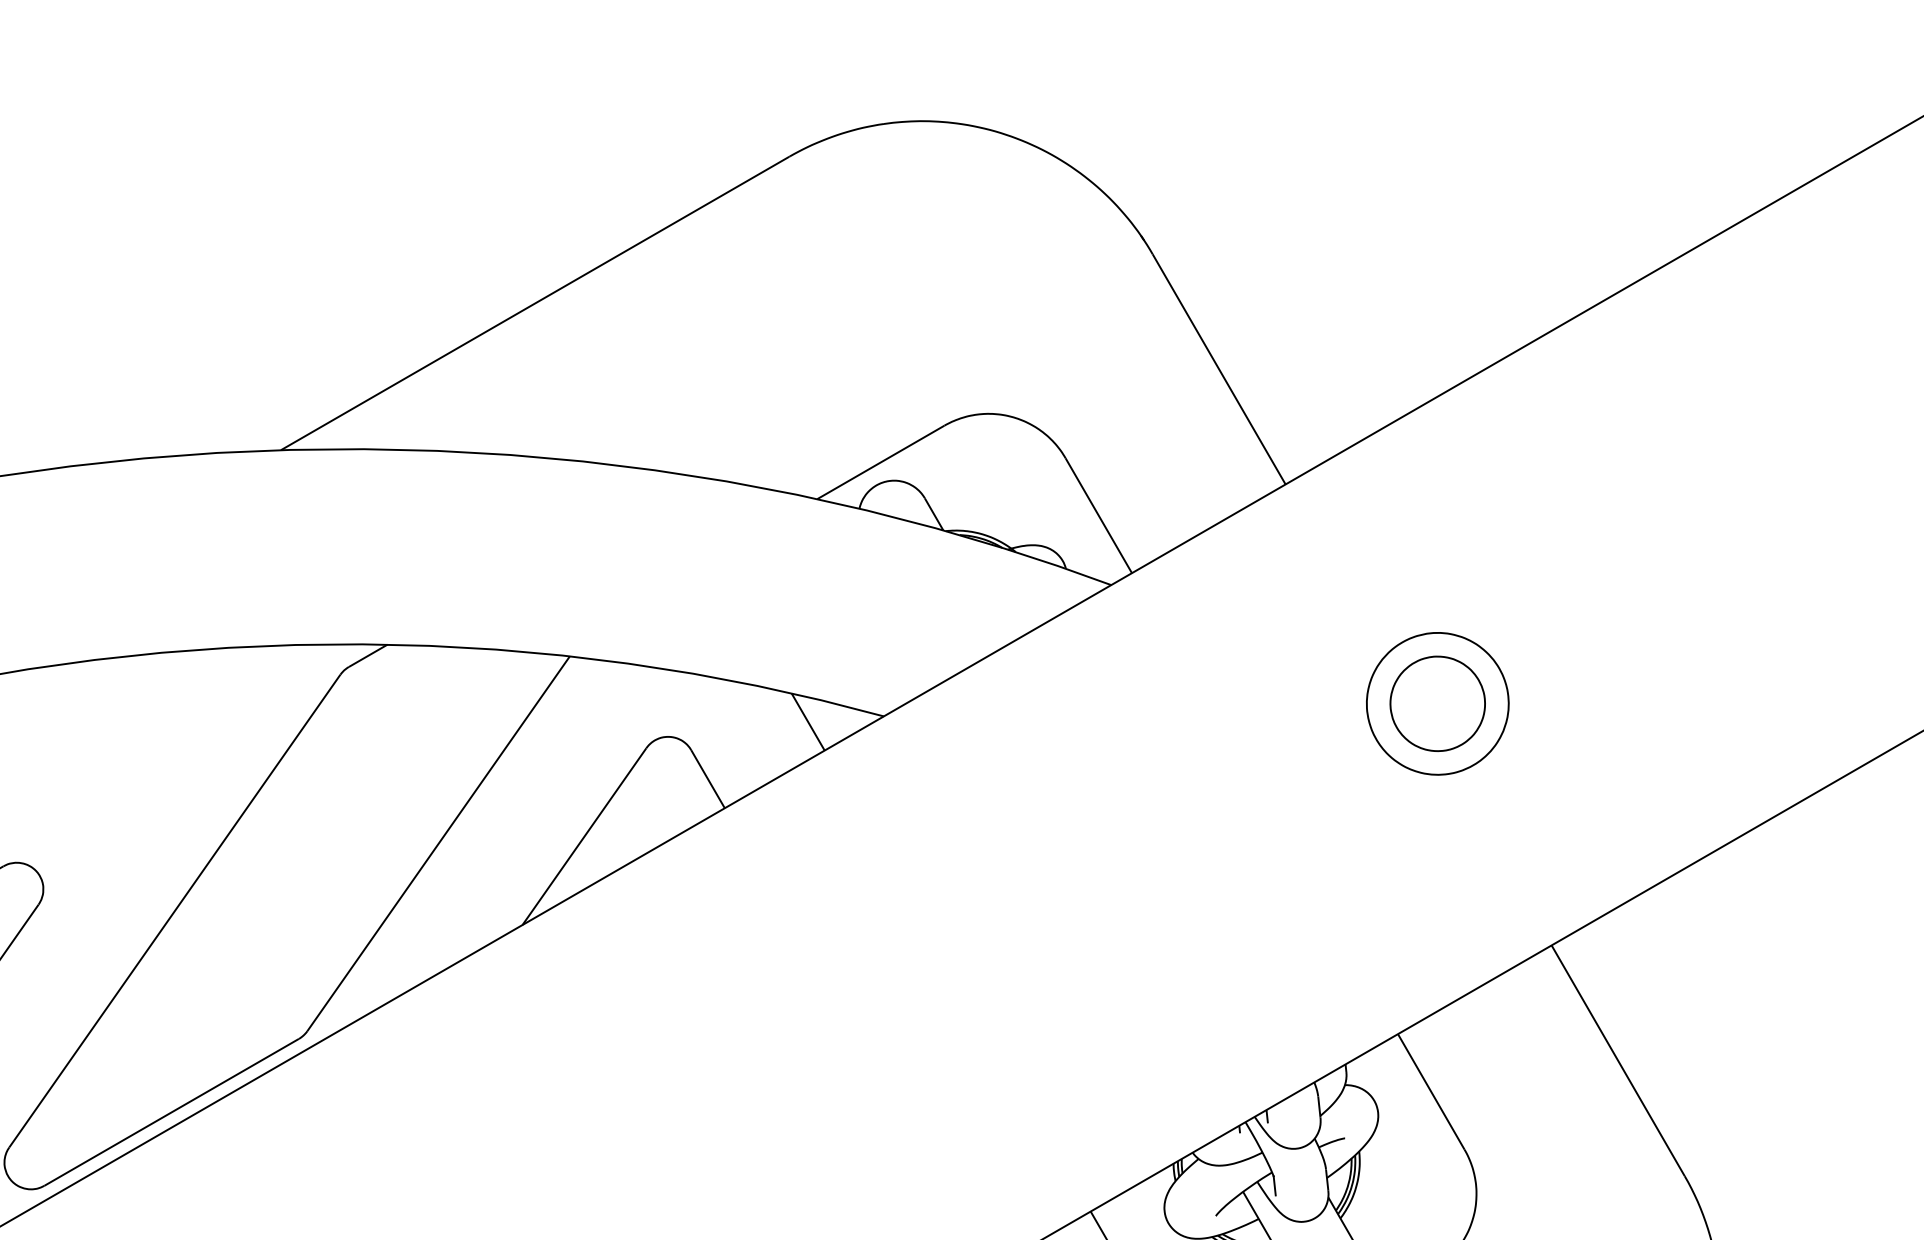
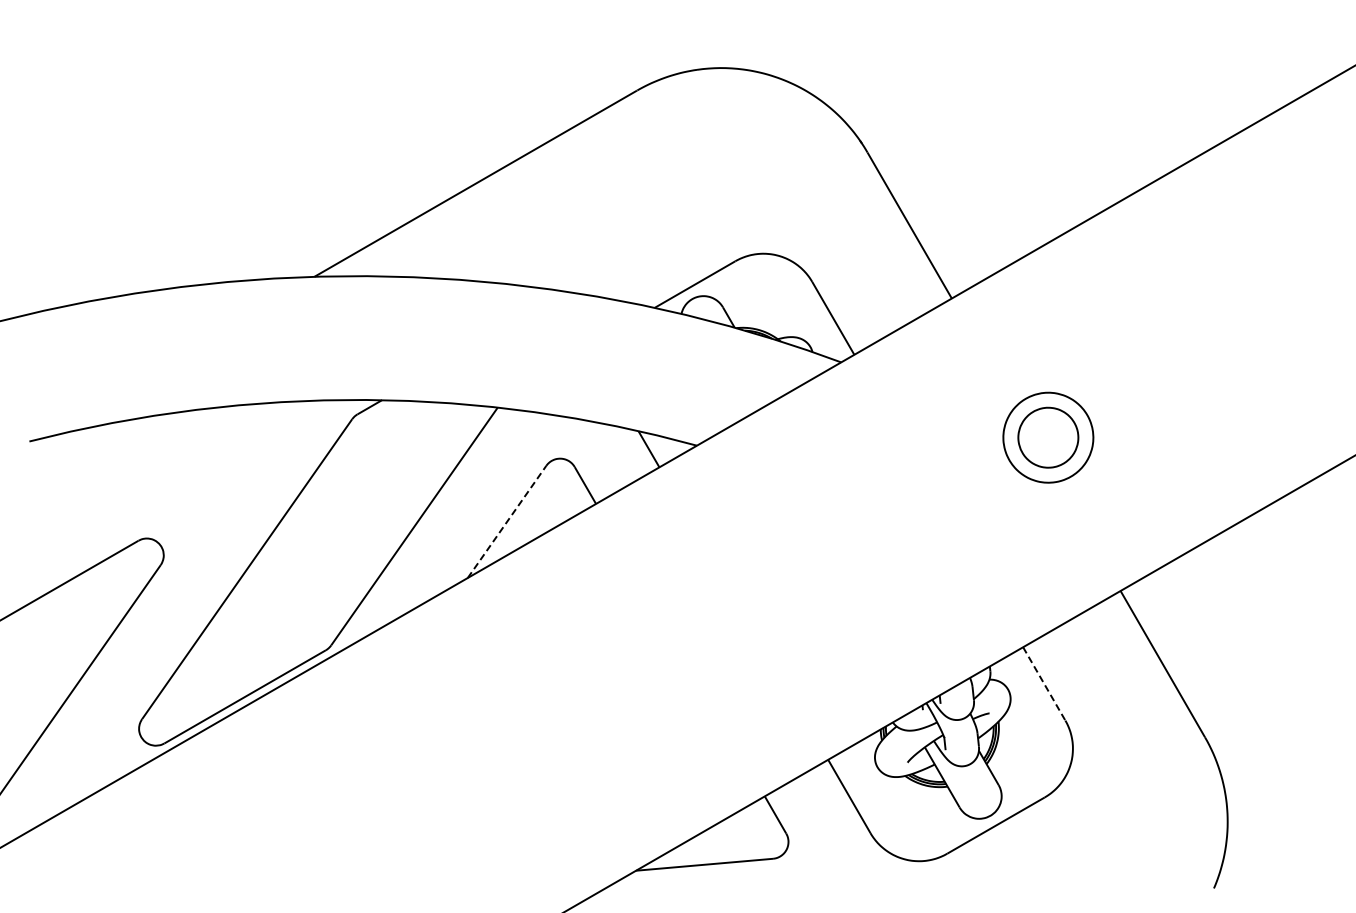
line: (585, 835) -> (507, 521), solid -> dashed
line: (1431, 1092) -> (1044, 684), solid -> dashed

